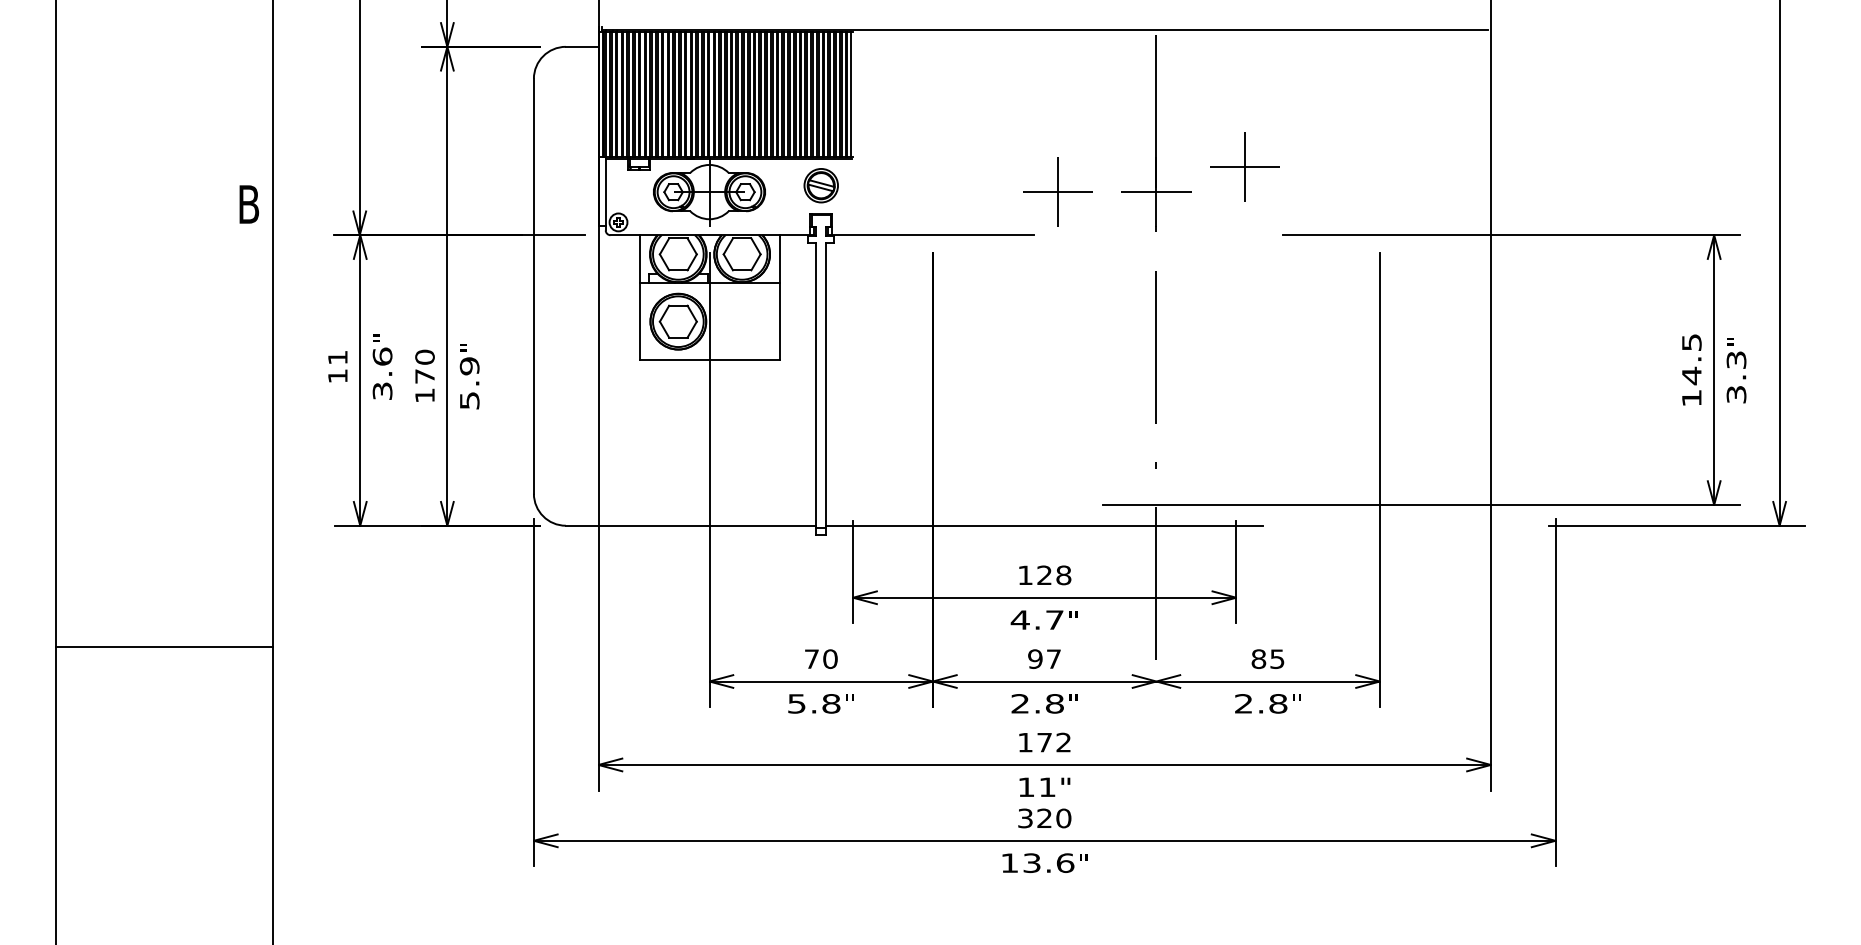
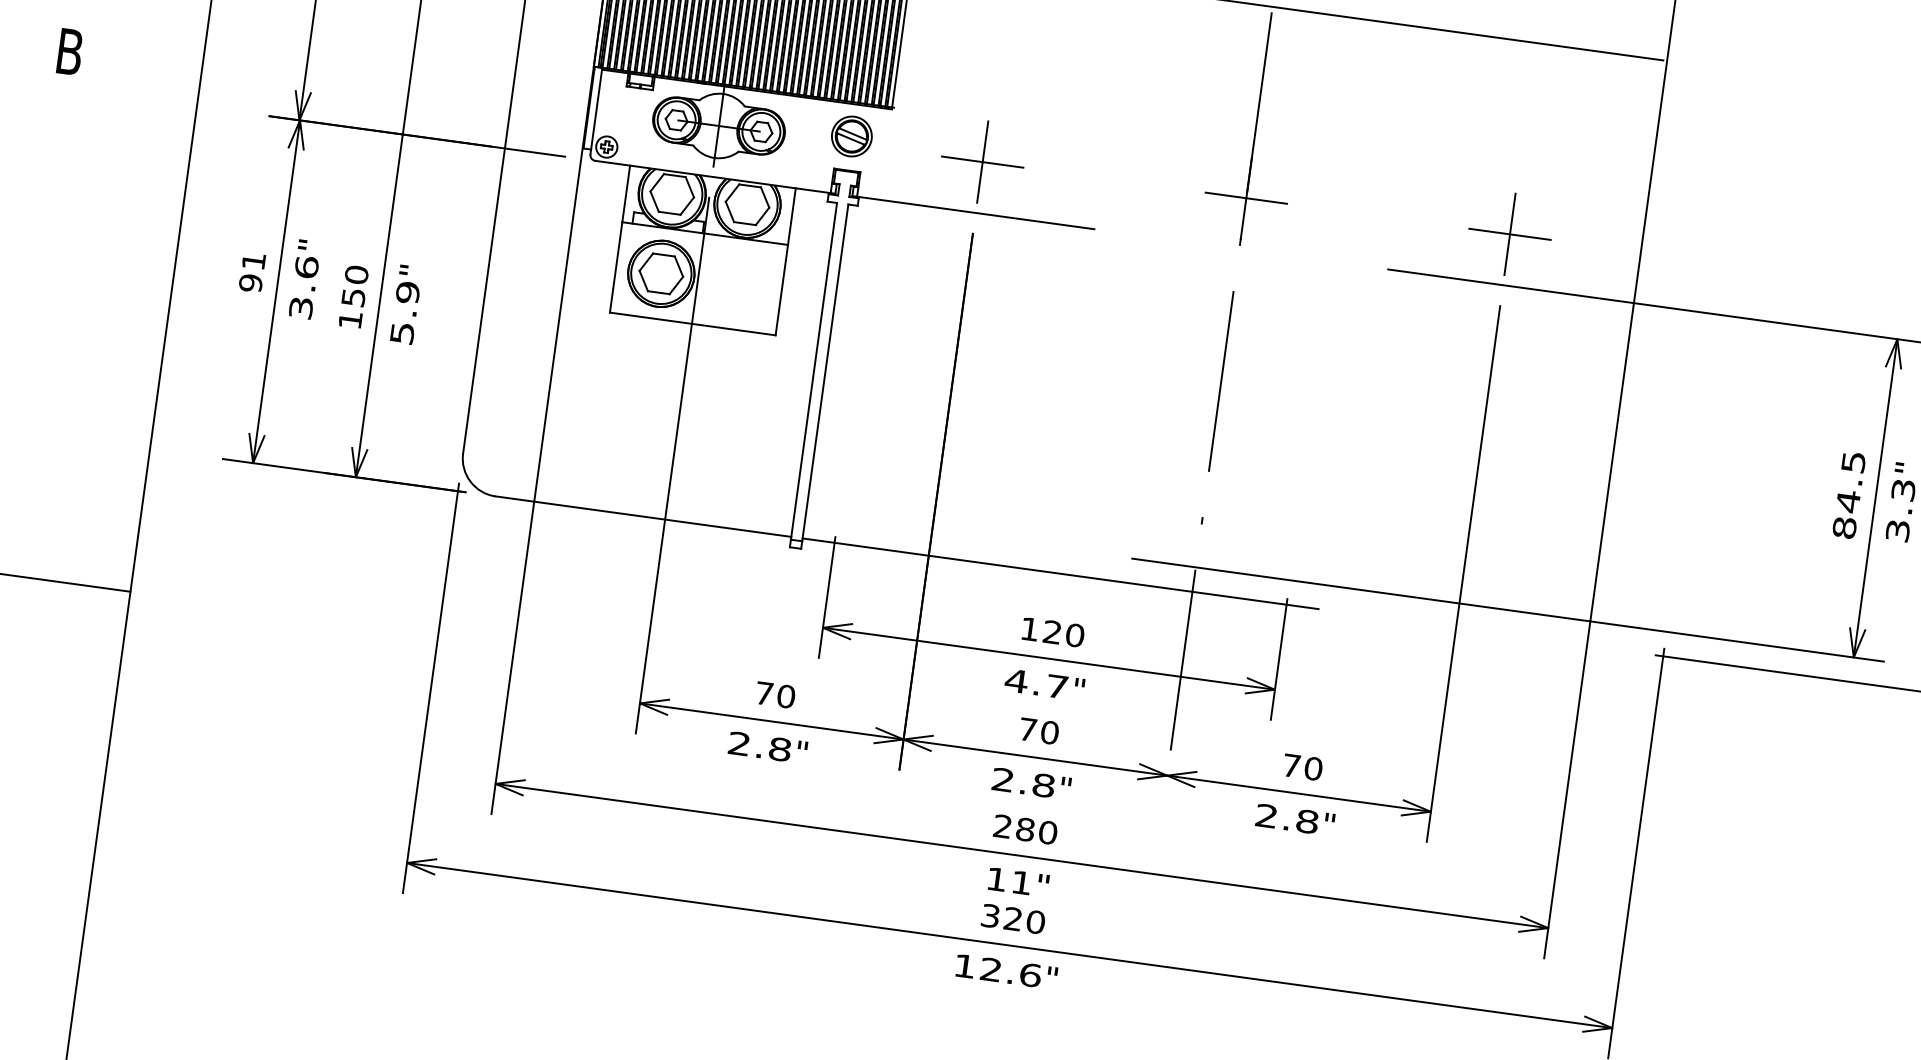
part: (1244, 166) -> (1509, 233), moved
part: (1057, 191) -> (982, 161), moved
text: (248, 204) -> (69, 51), moved
text: (337, 376) -> (250, 283), 11 -> 91
text: (424, 376) -> (353, 297), 170 -> 150
text: (1691, 397) -> (1844, 527), 14.5 -> 84.5
text: (1063, 574) -> (1074, 634), 128 -> 120
text: (1044, 659) -> (1038, 731), 97 -> 70
text: (1267, 659) -> (1301, 767), 85 -> 70
text: (796, 703) -> (739, 743), 5.8 -> 2.8
text: (1044, 742) -> (1025, 829), 172 -> 280
text: (1031, 863) -> (990, 970), 13.6 -> 12.6

